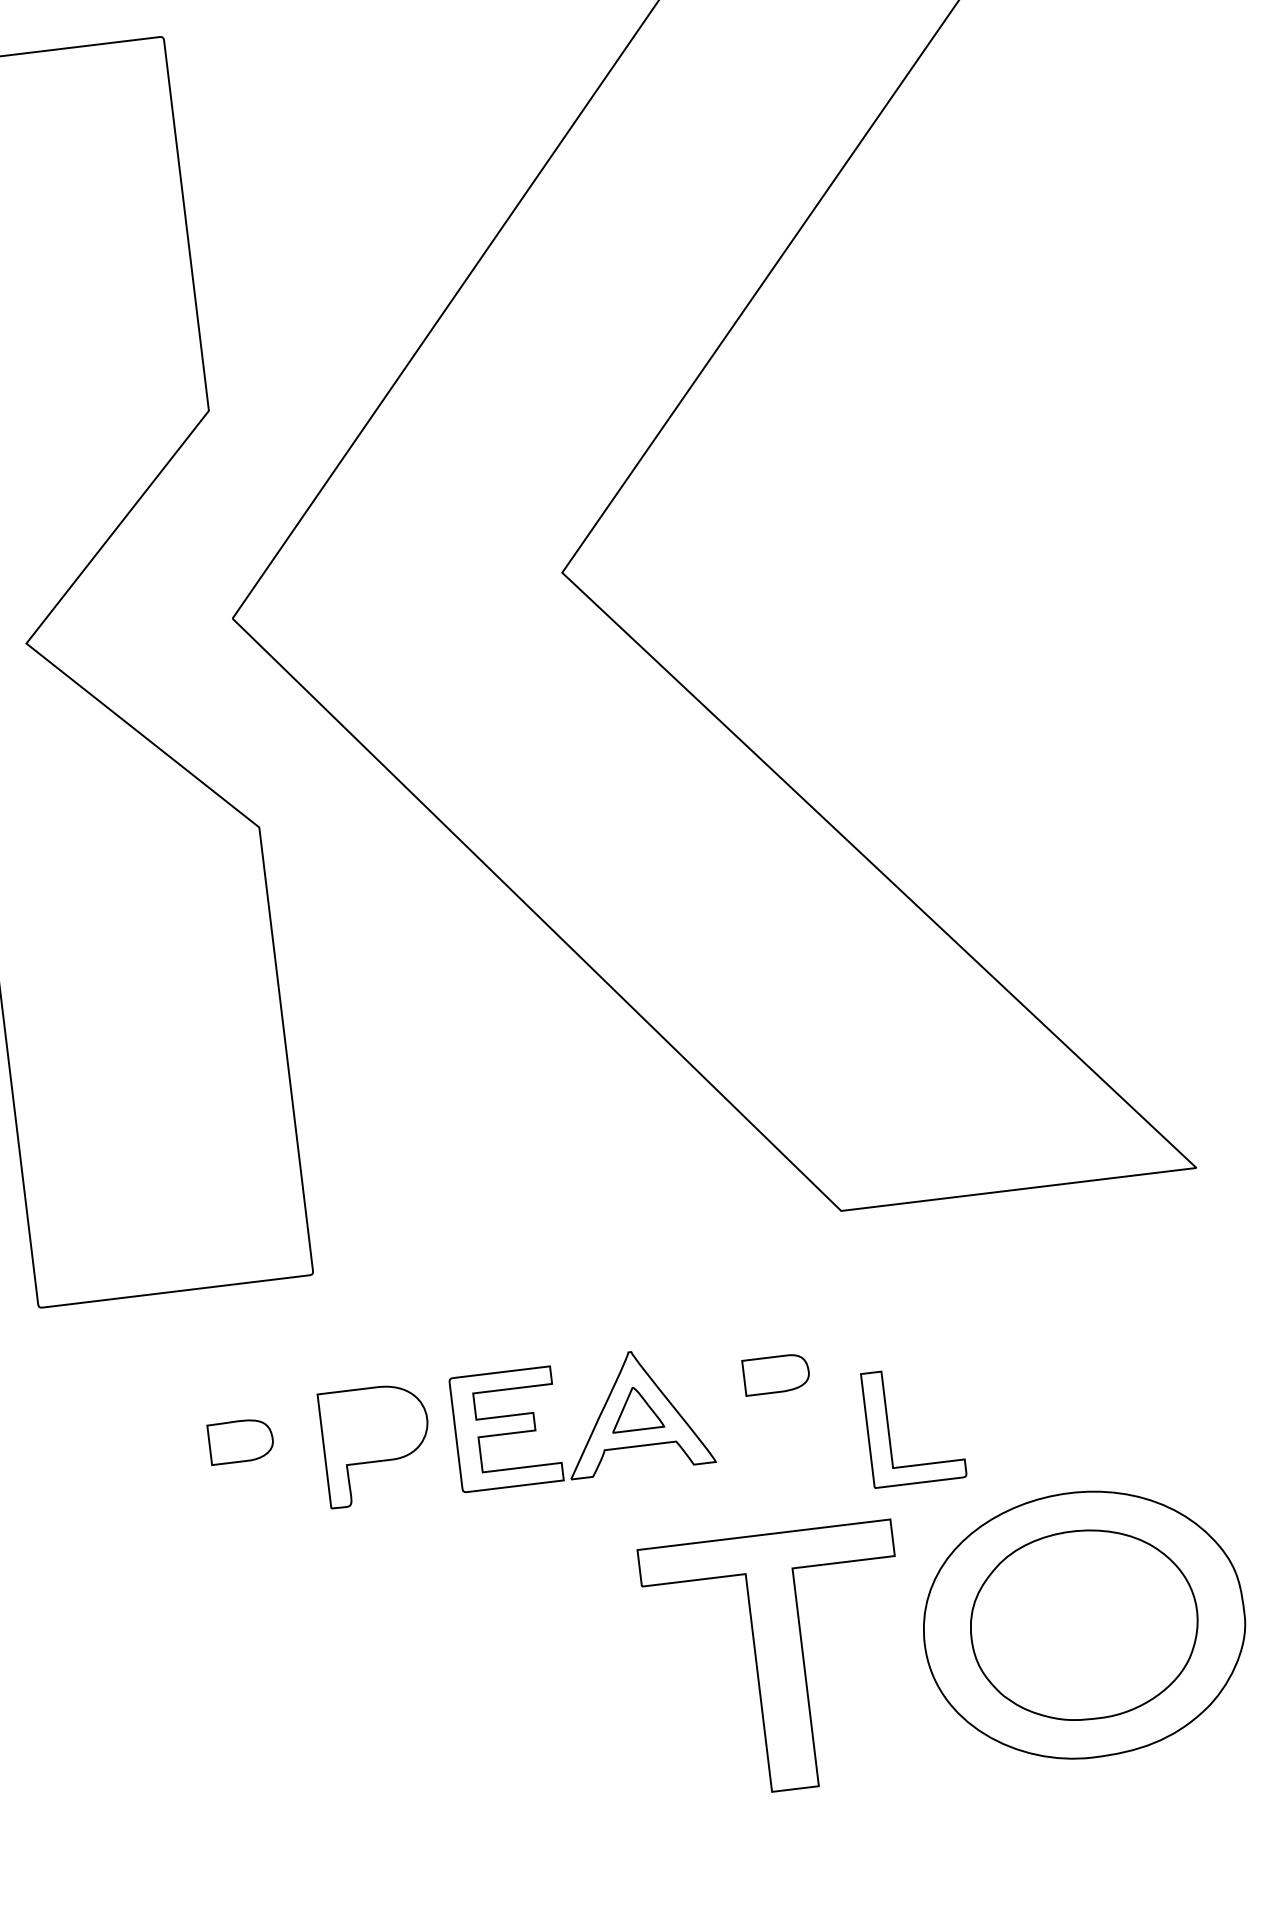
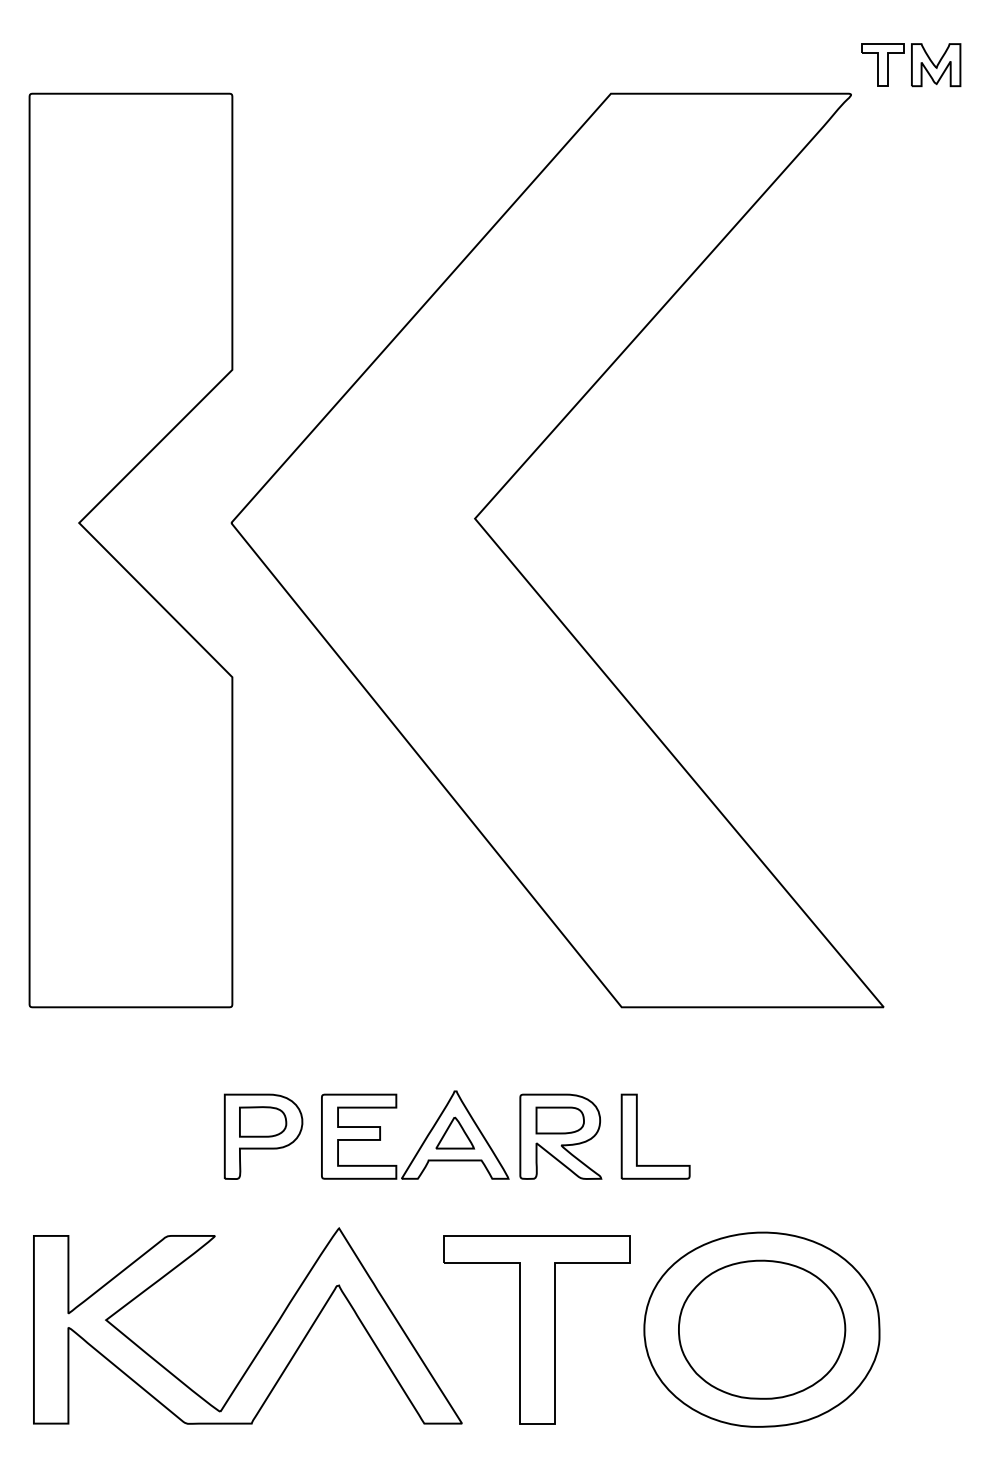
part: (779, 1396) -> (560, 1136), added
part: (889, 1428) -> (637, 1136), moved
part: (241, 1440) -> (263, 1121), moved
part: (413, 1716) -> (266, 1337), added

